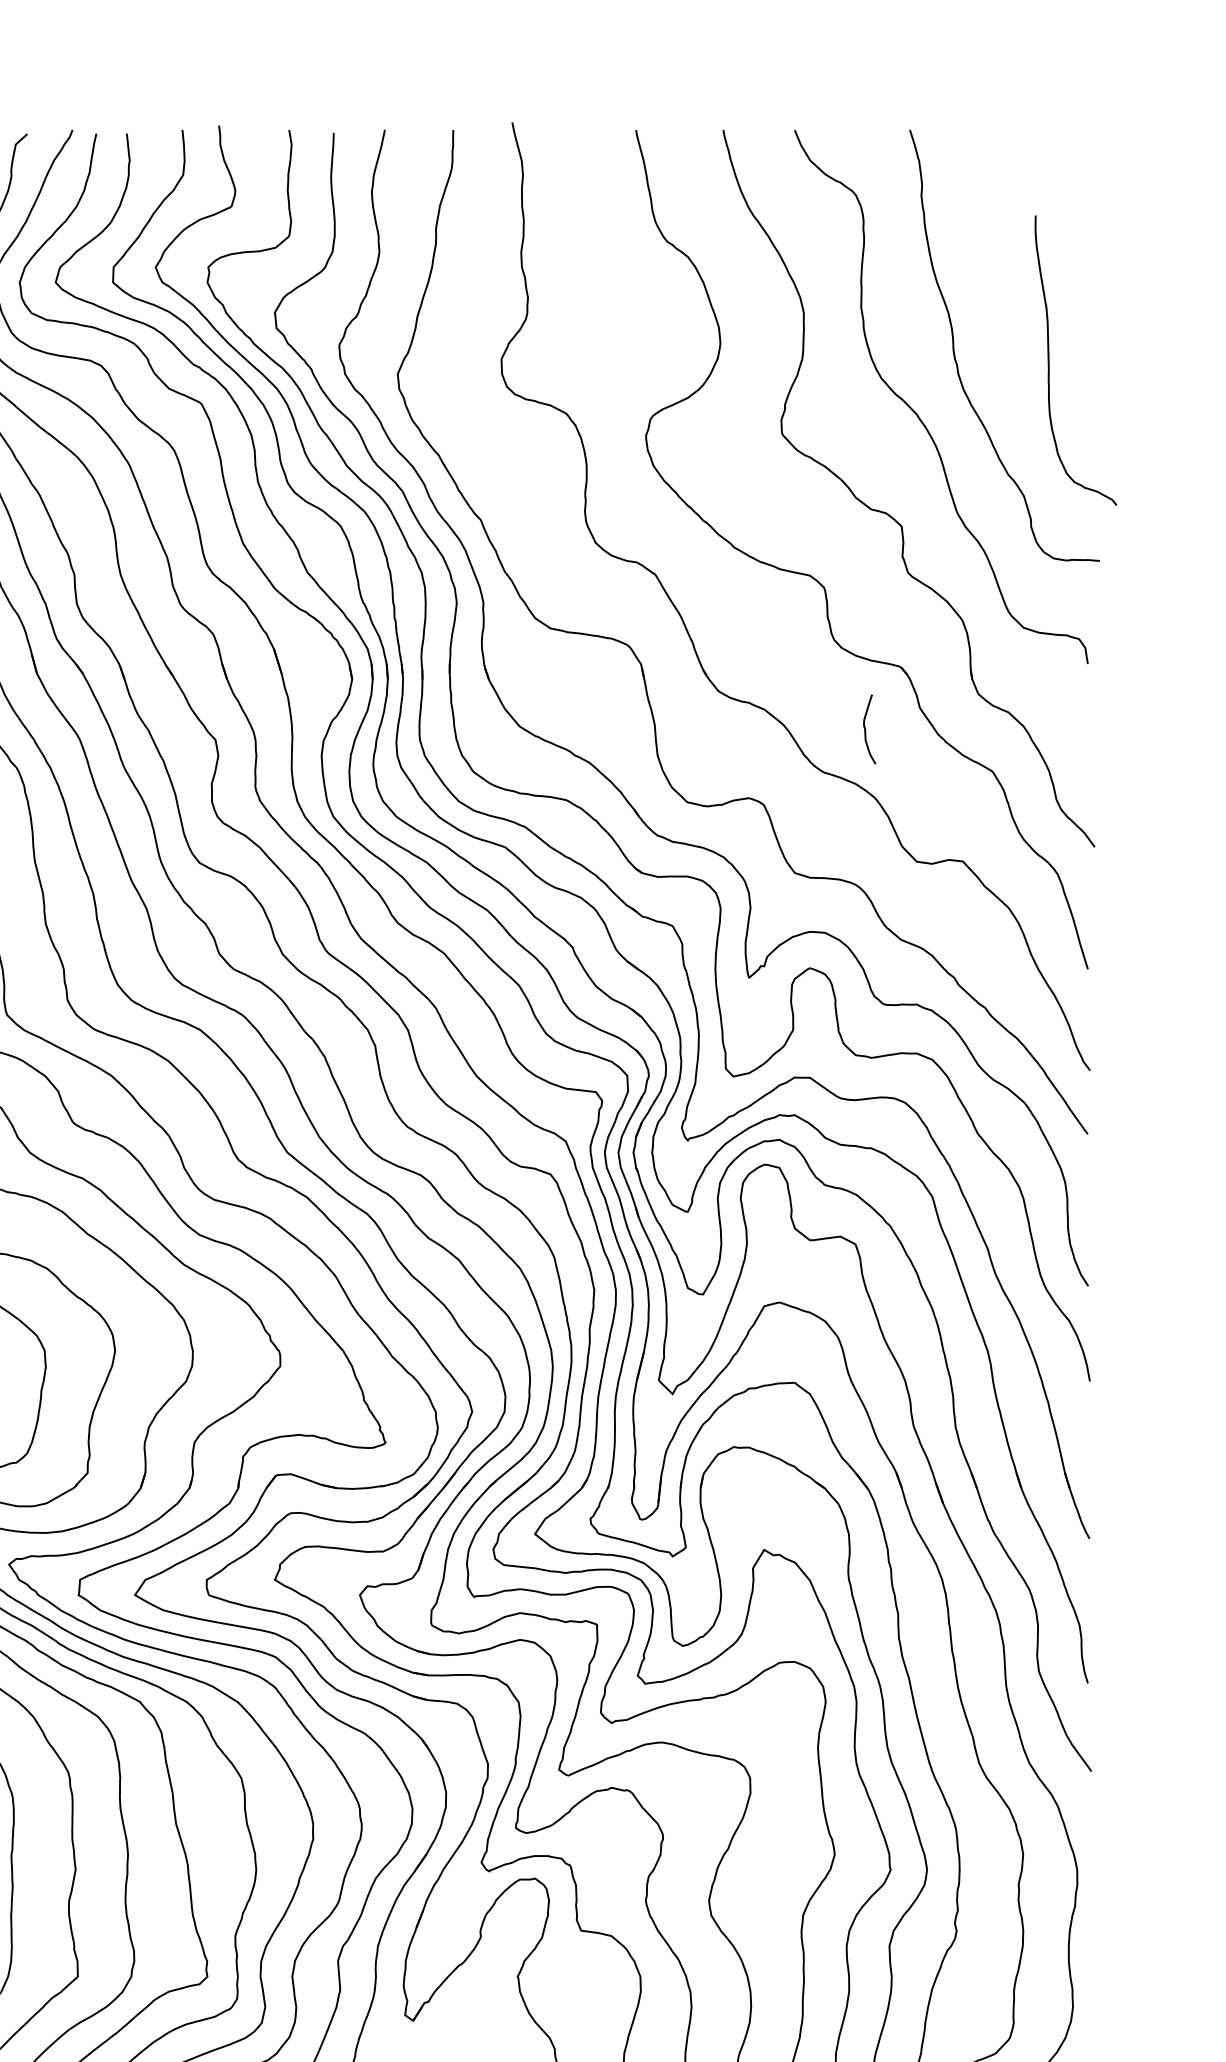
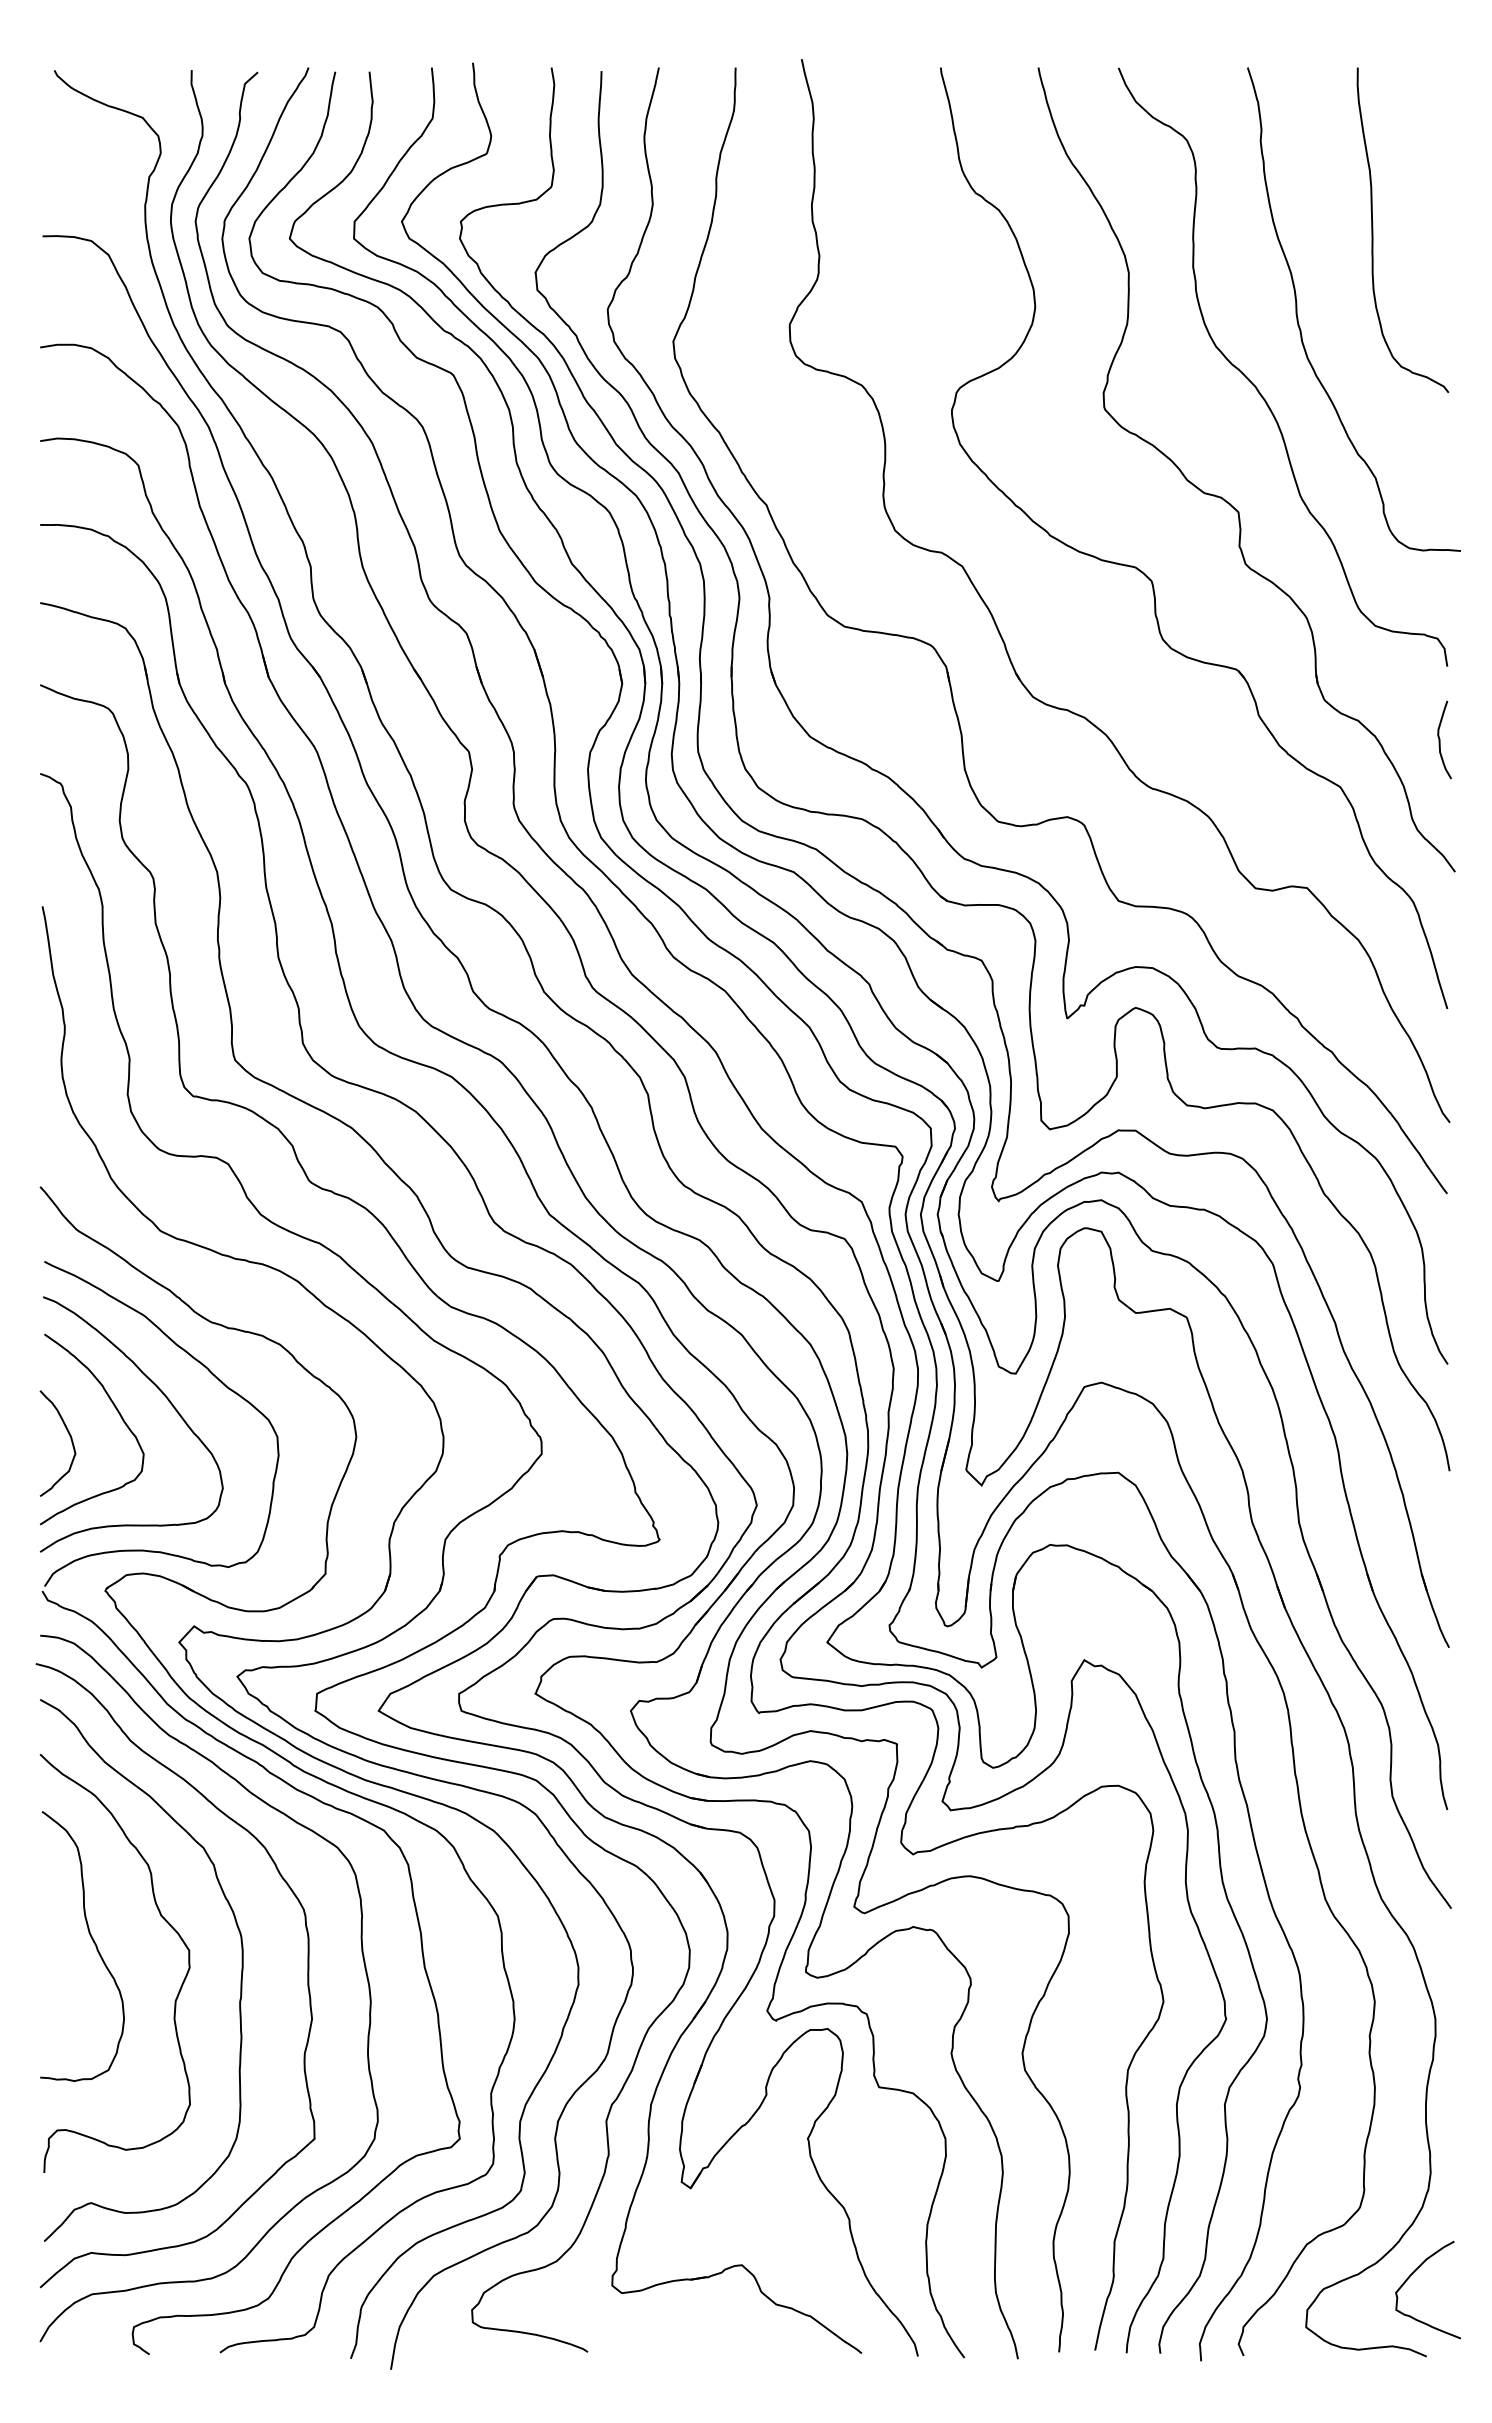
curve: (1049, 359) -> (1373, 229), moved
curve: (866, 729) -> (1440, 739), moved

